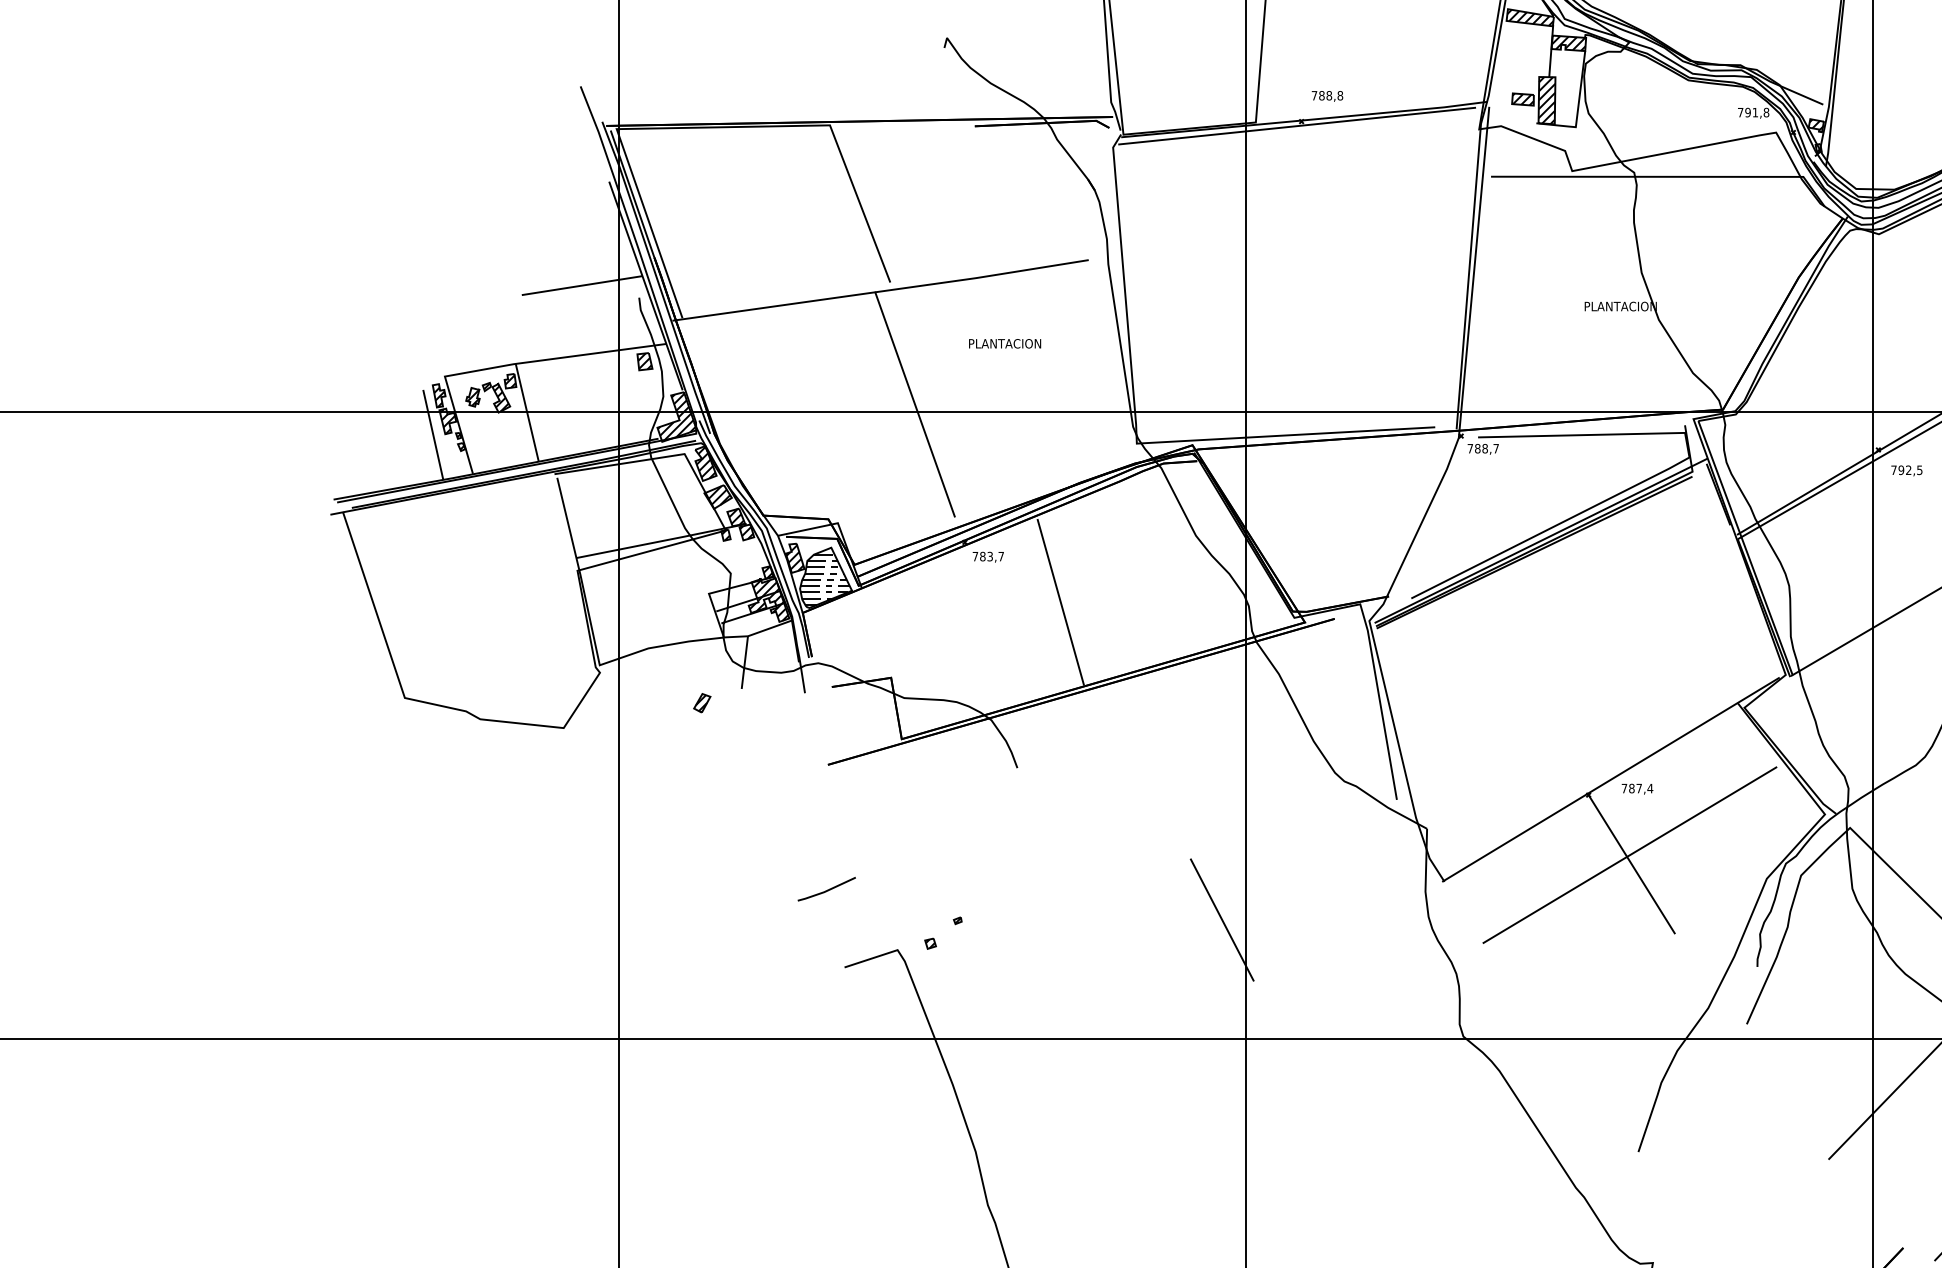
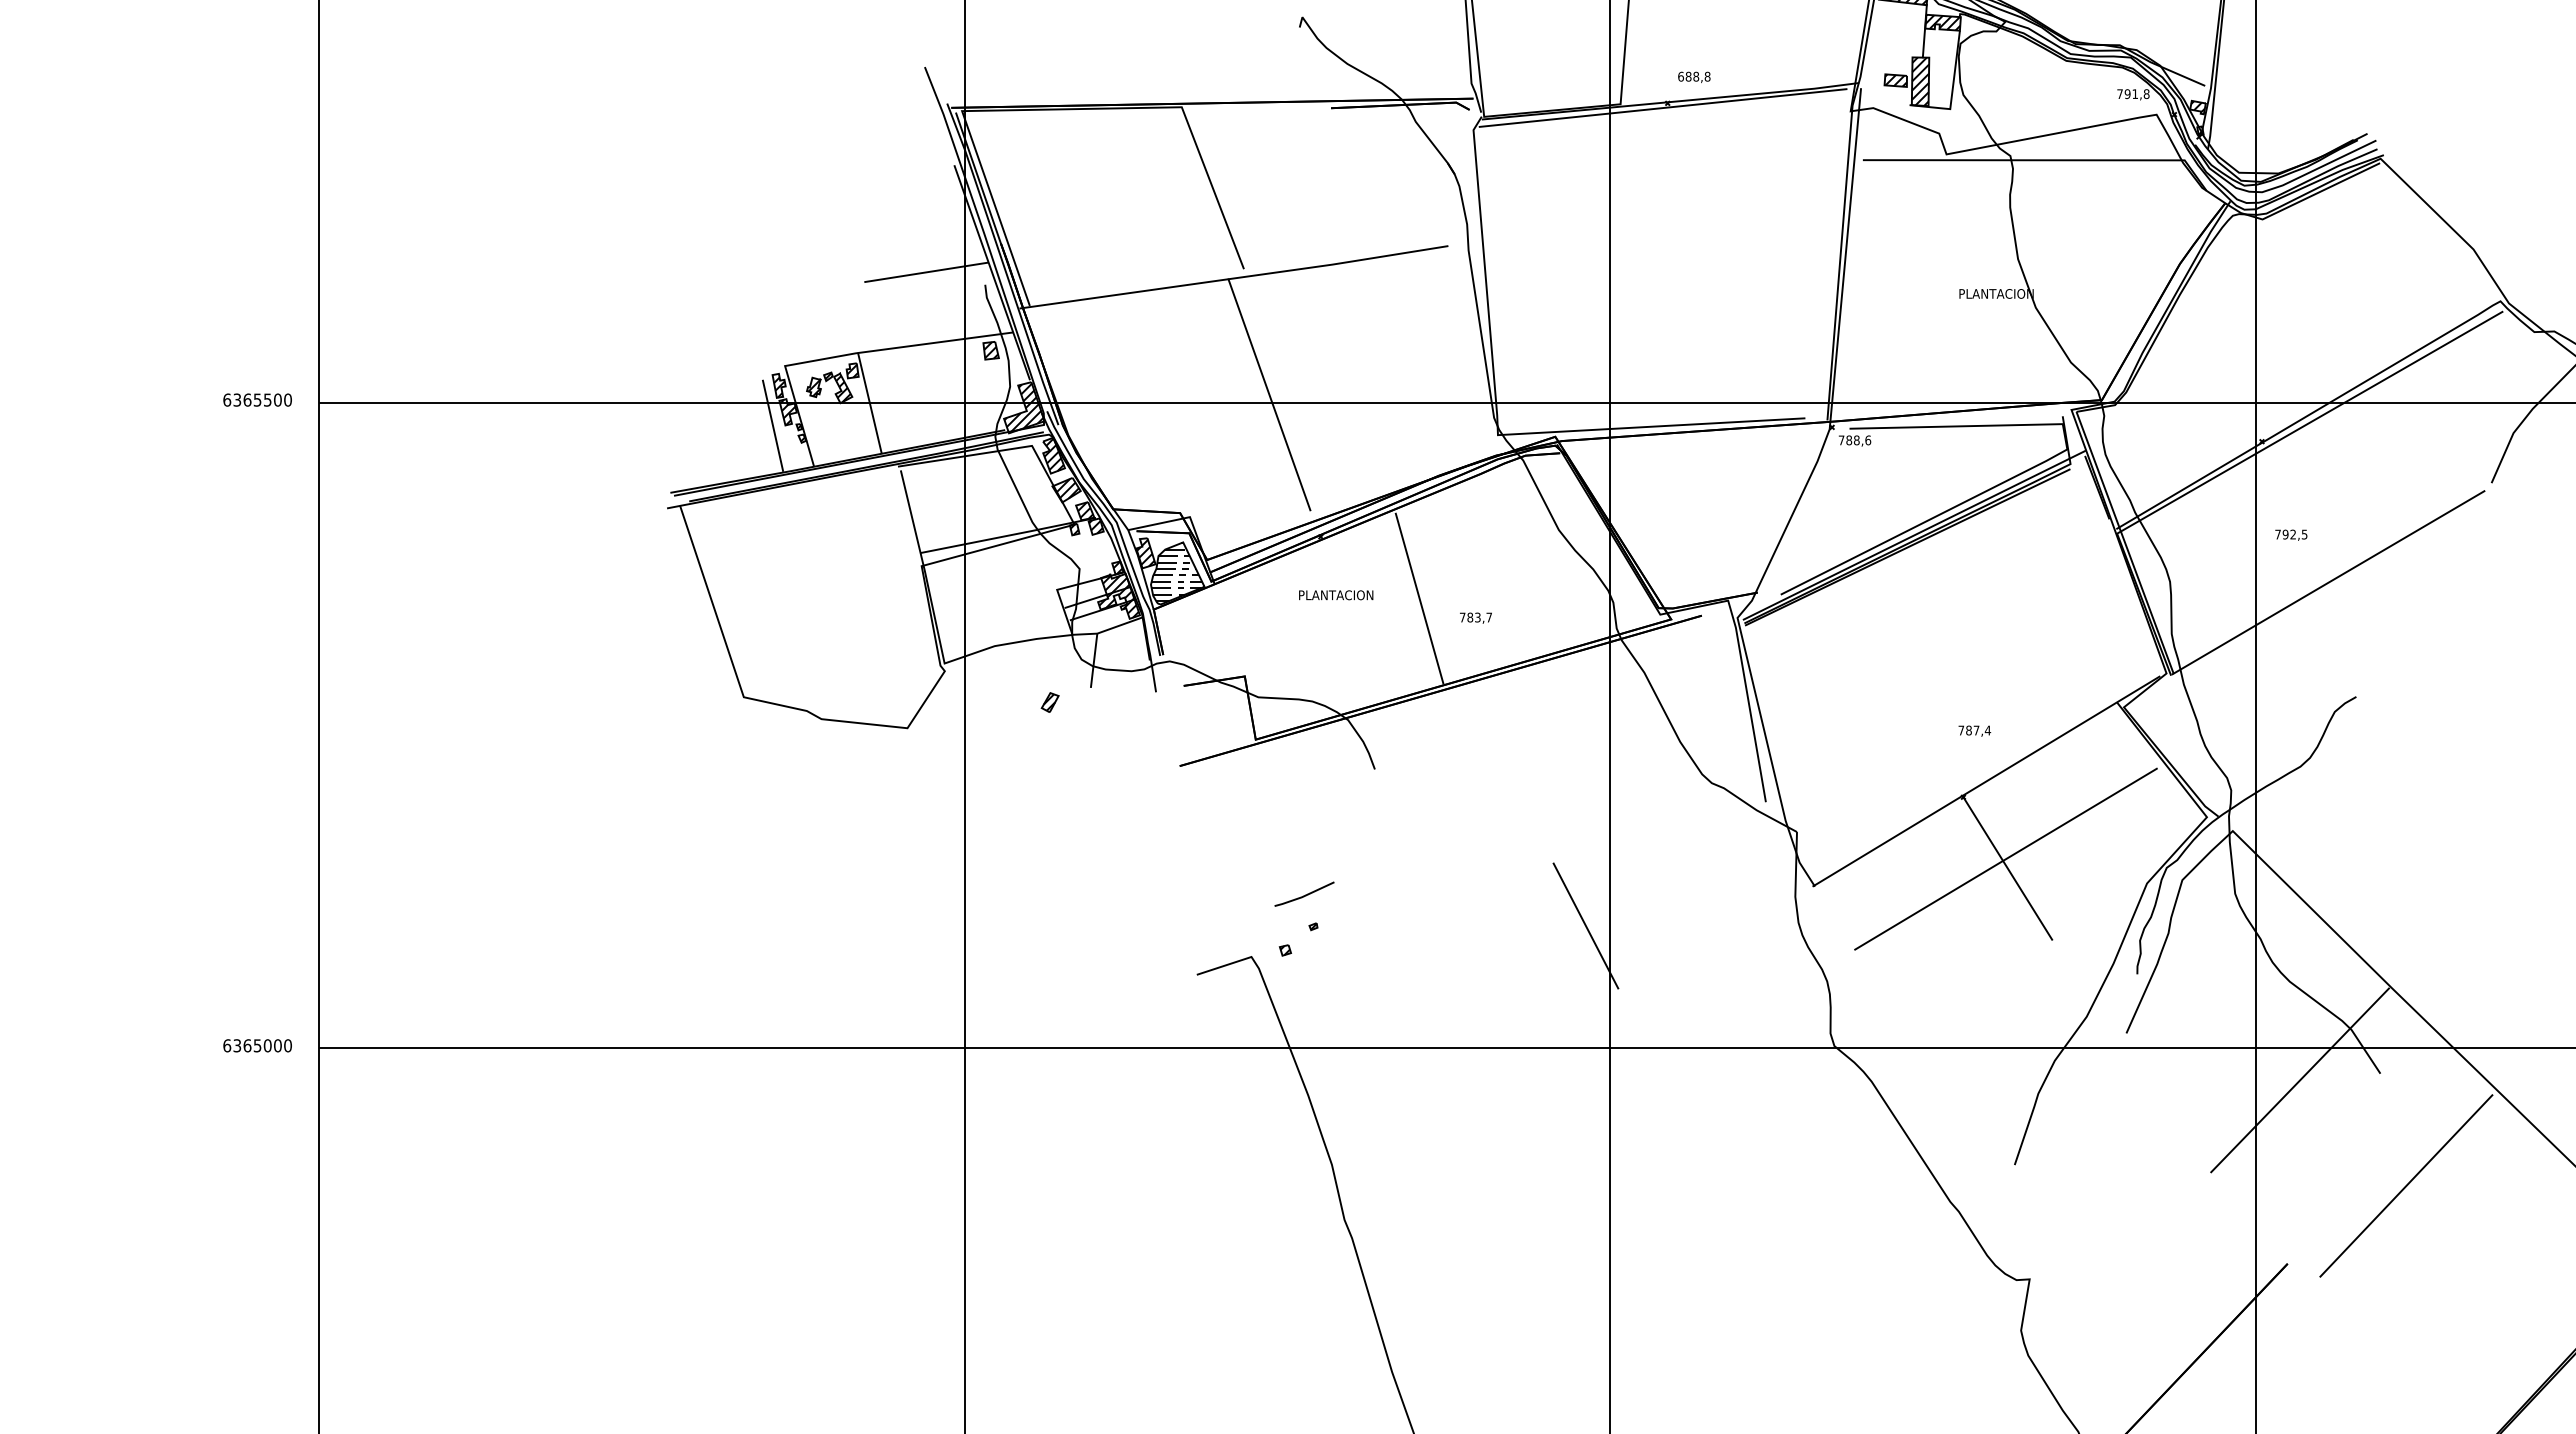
text: (1314, 95) -> (1680, 76), 788,8 -> 688,8
text: (1005, 343) -> (1336, 595), moved
text: (1496, 448) -> (1868, 440), 788,7 -> 788,6
text: (1907, 470) -> (2291, 534), moved
text: (987, 556) -> (1475, 617), moved
text: (1637, 788) -> (1974, 730), moved
line: (827, 889) -> (1305, 894), moved

